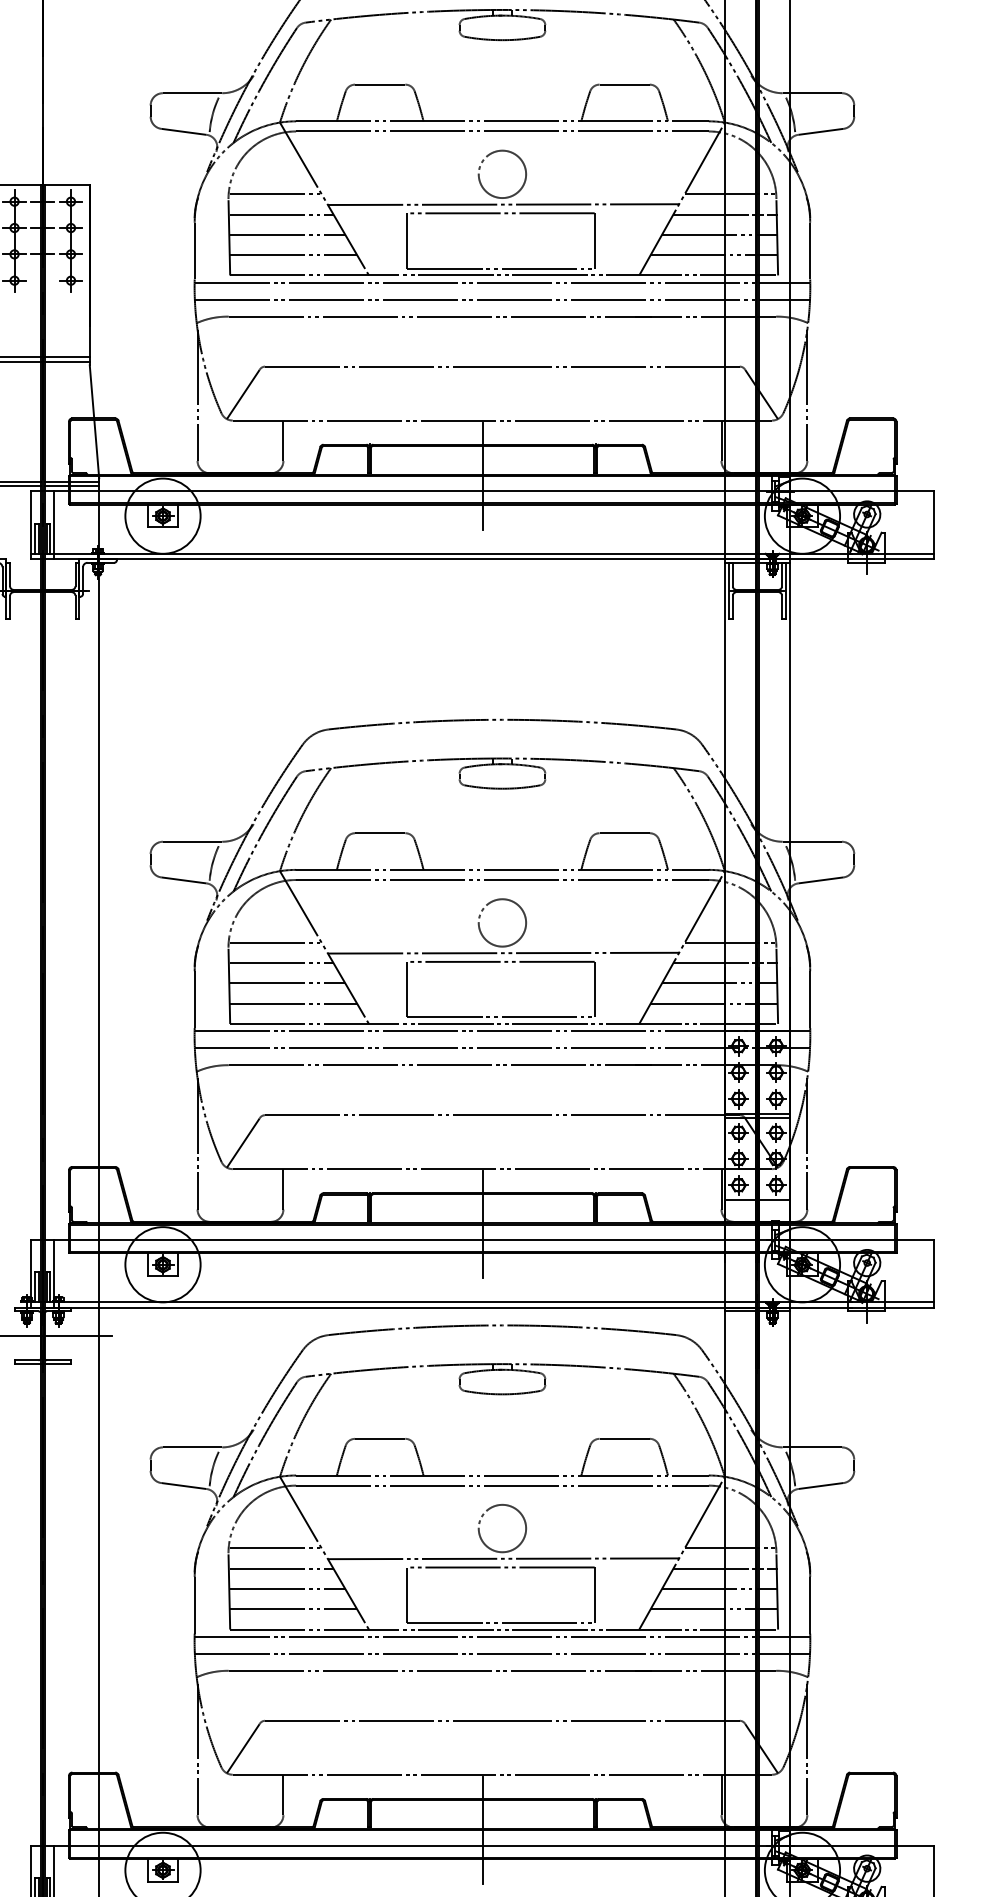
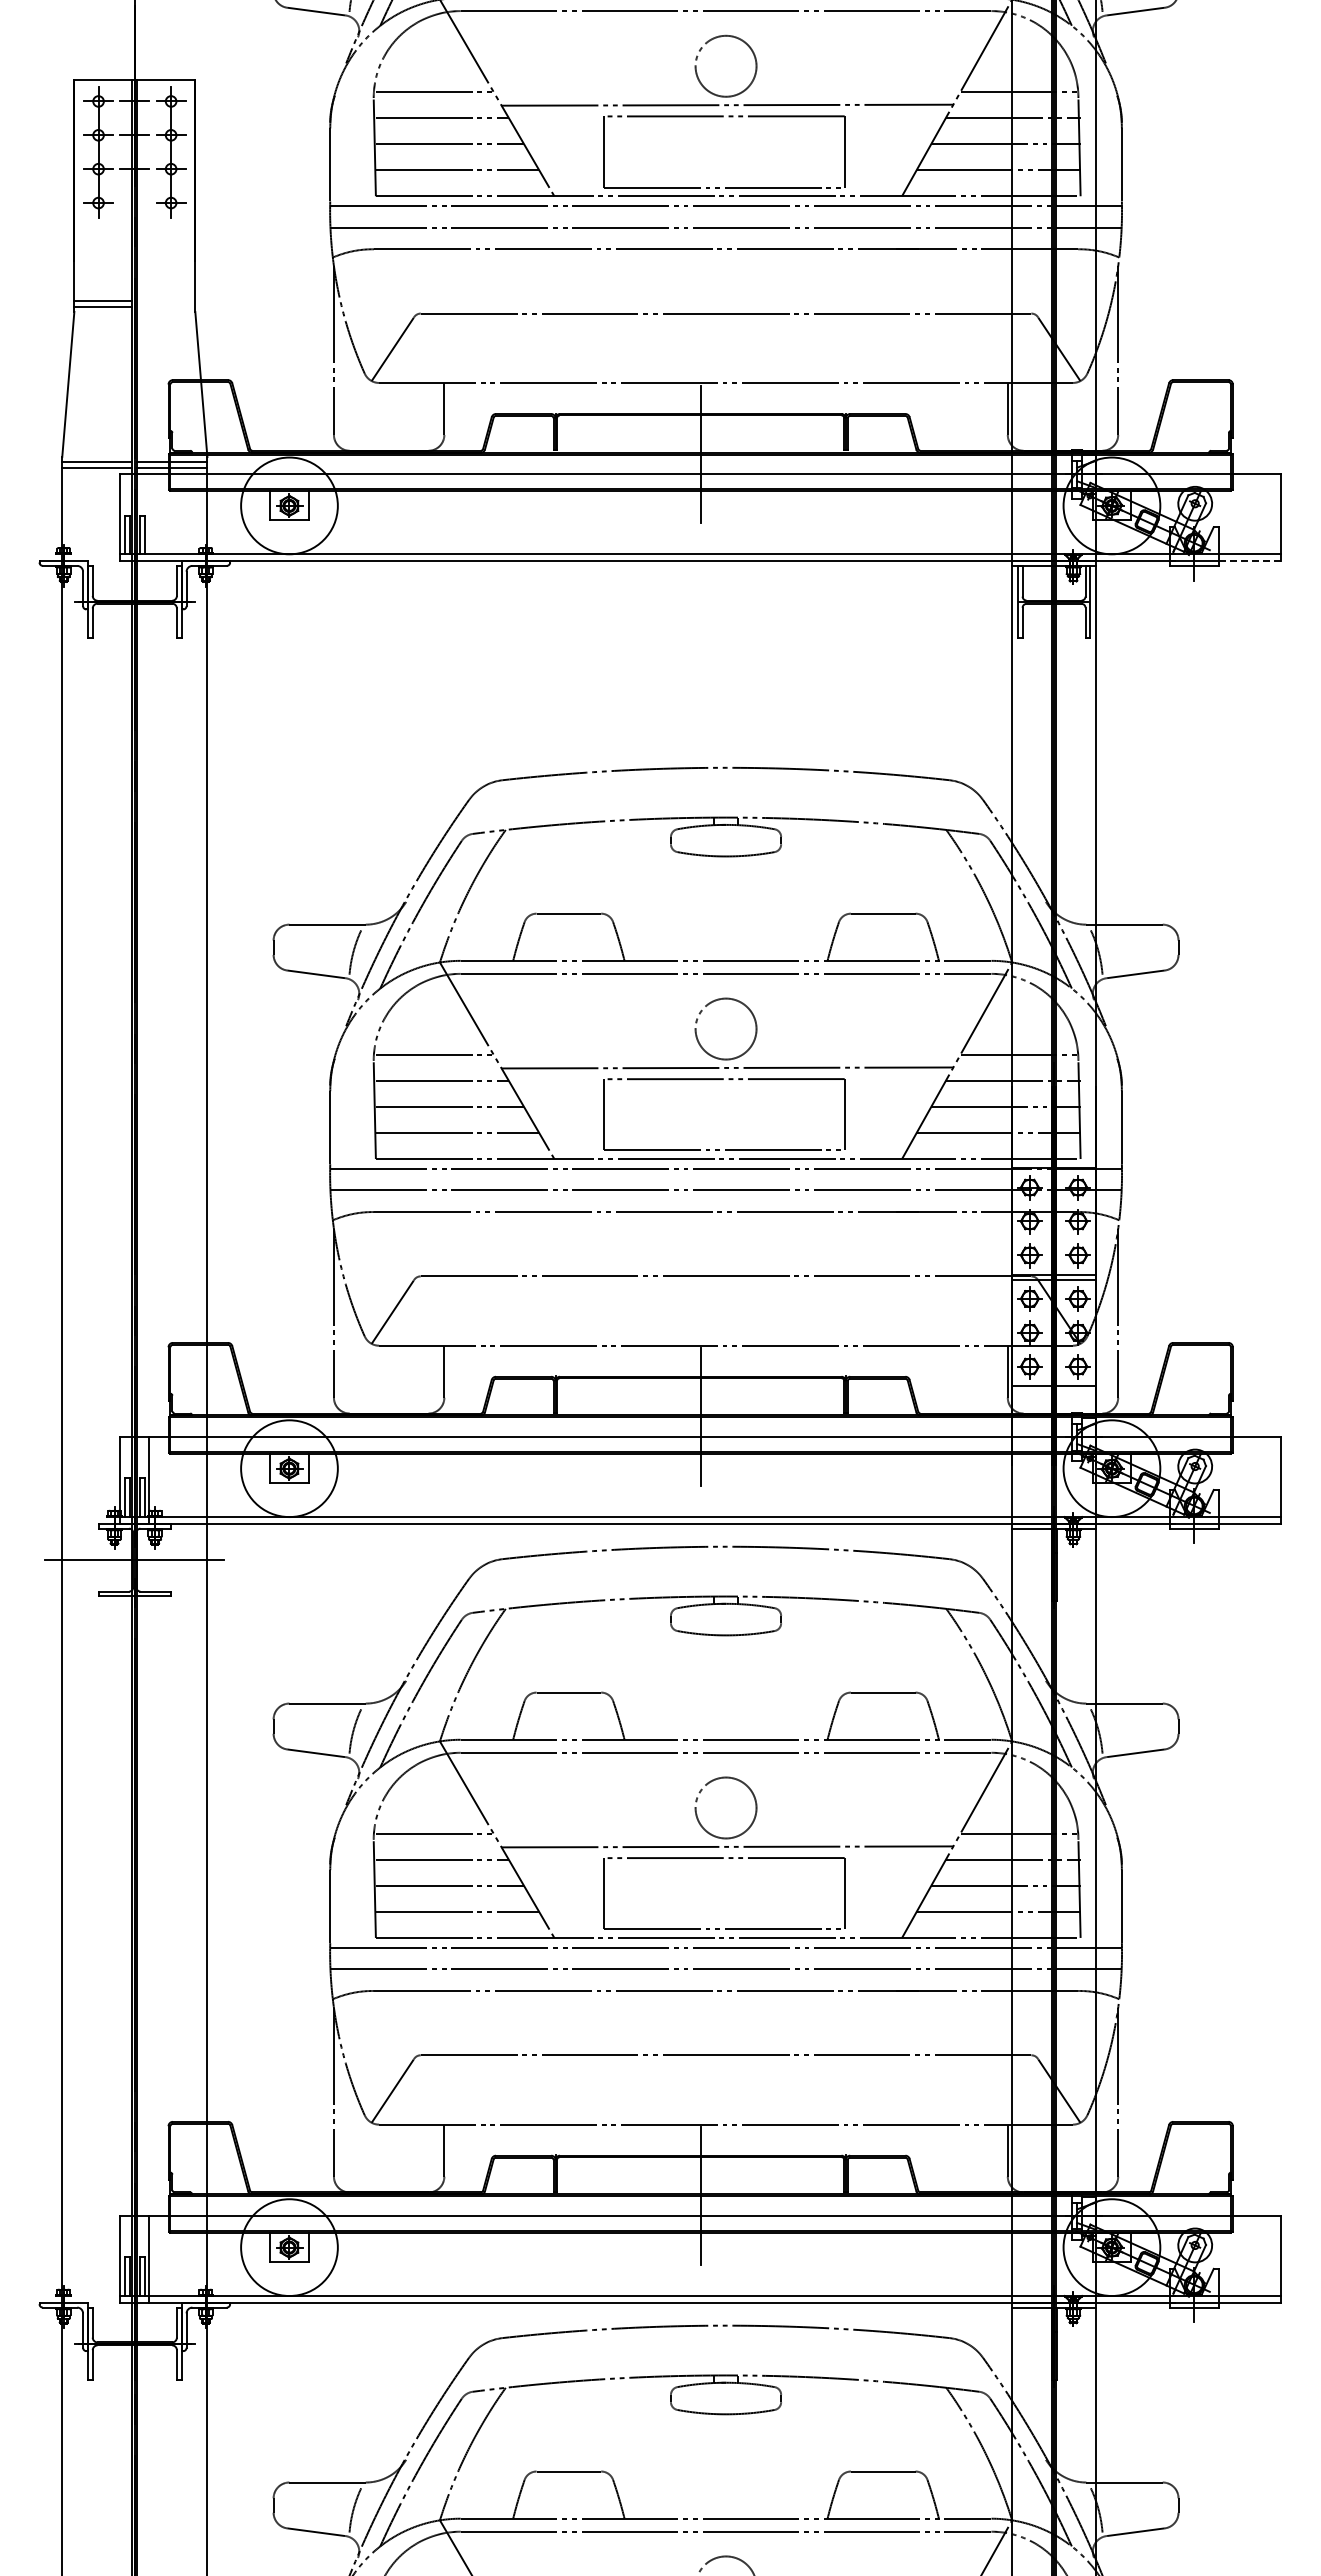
line: (67, 357) -> (166, 301), removed
line: (67, 361) -> (166, 307), removed
line: (54, 525) -> (149, 517), removed
line: (909, 559) -> (1249, 561), solid -> dashed

